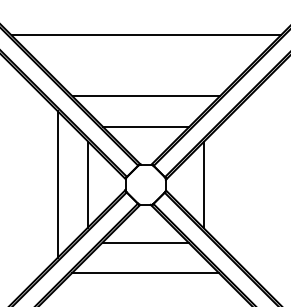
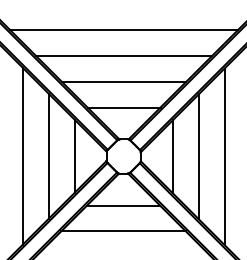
line: (145, 65) -> (123, 55), added
line: (27, 184) -> (23, 156), added
line: (233, 184) -> (198, 156), added
line: (264, 184) -> (224, 156), added

